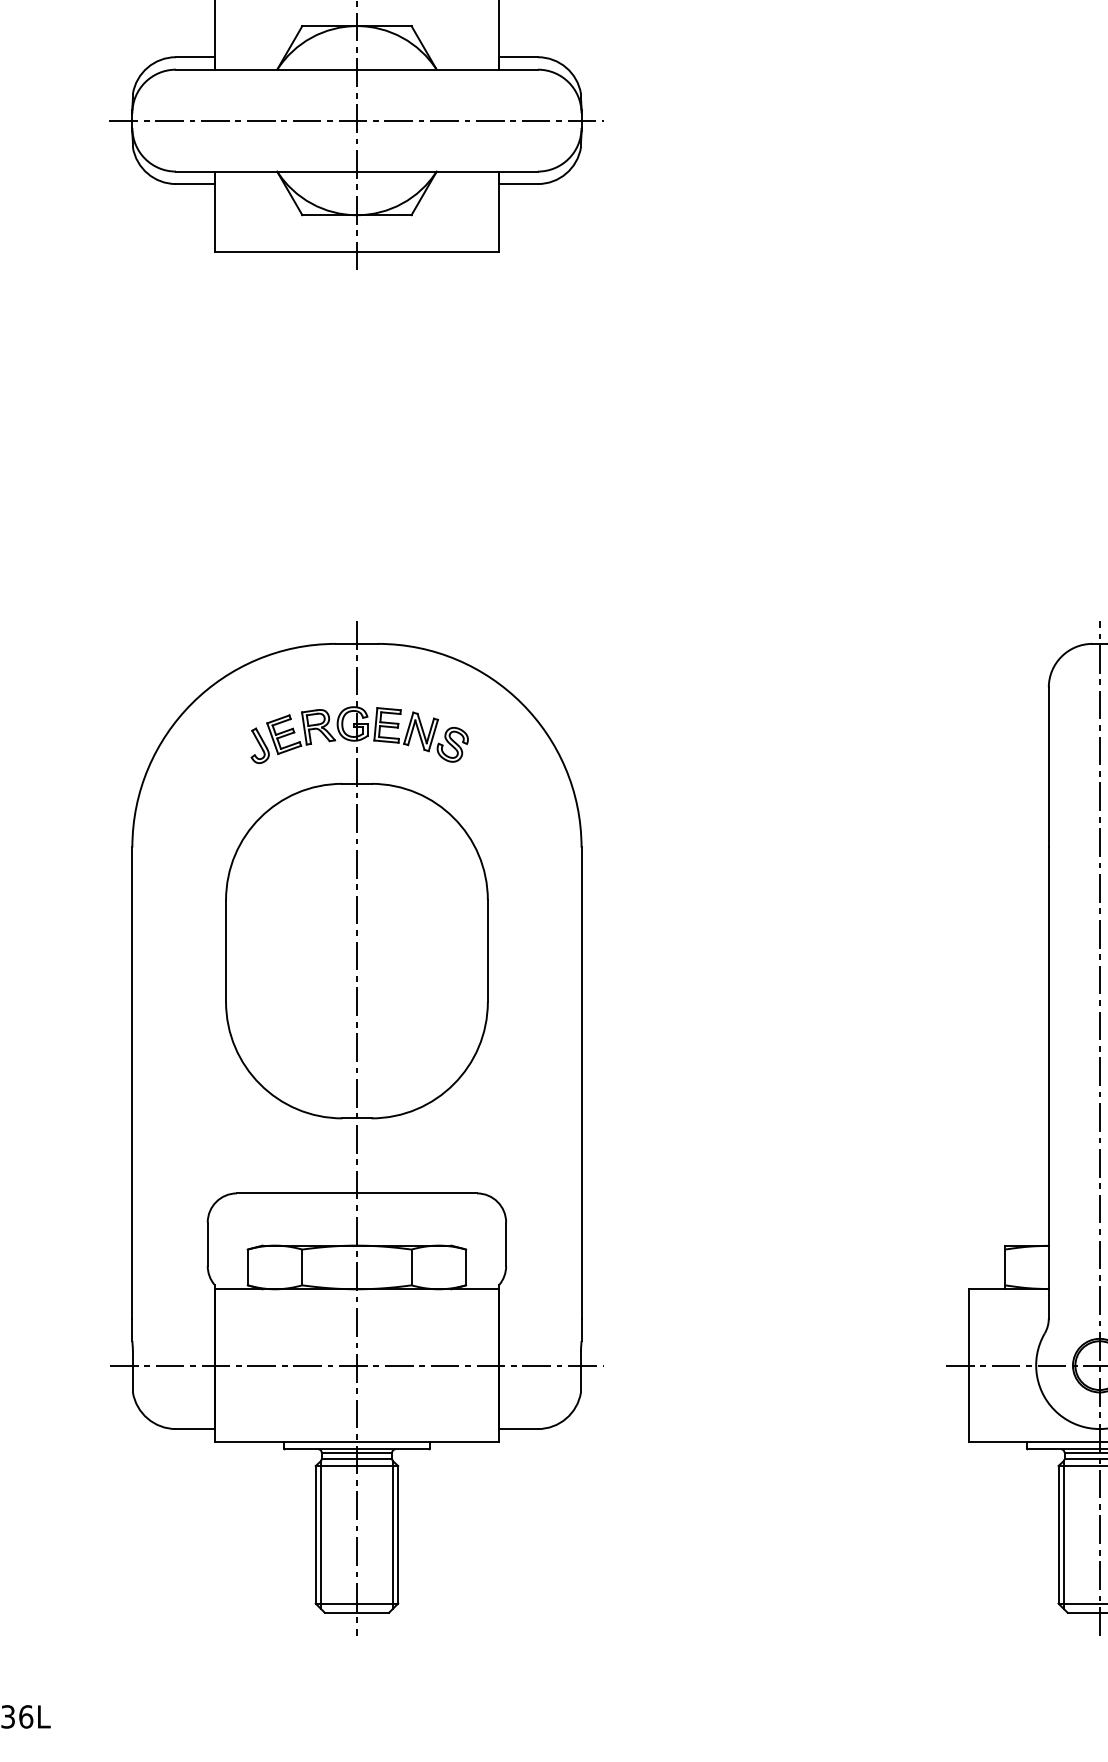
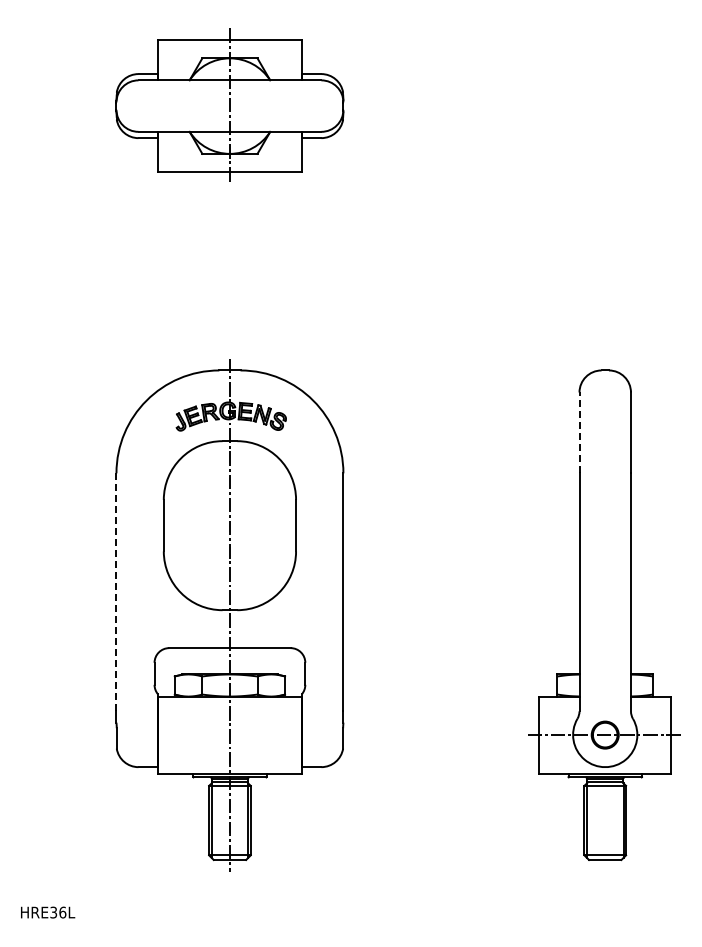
line: (356, 121) -> (229, 106), removed
line: (1048, 766) -> (579, 432), solid -> dashed
line: (132, 1081) -> (116, 591), solid -> dashed
line: (1100, 1126) -> (605, 614), removed
line: (356, 1366) -> (229, 735), removed

